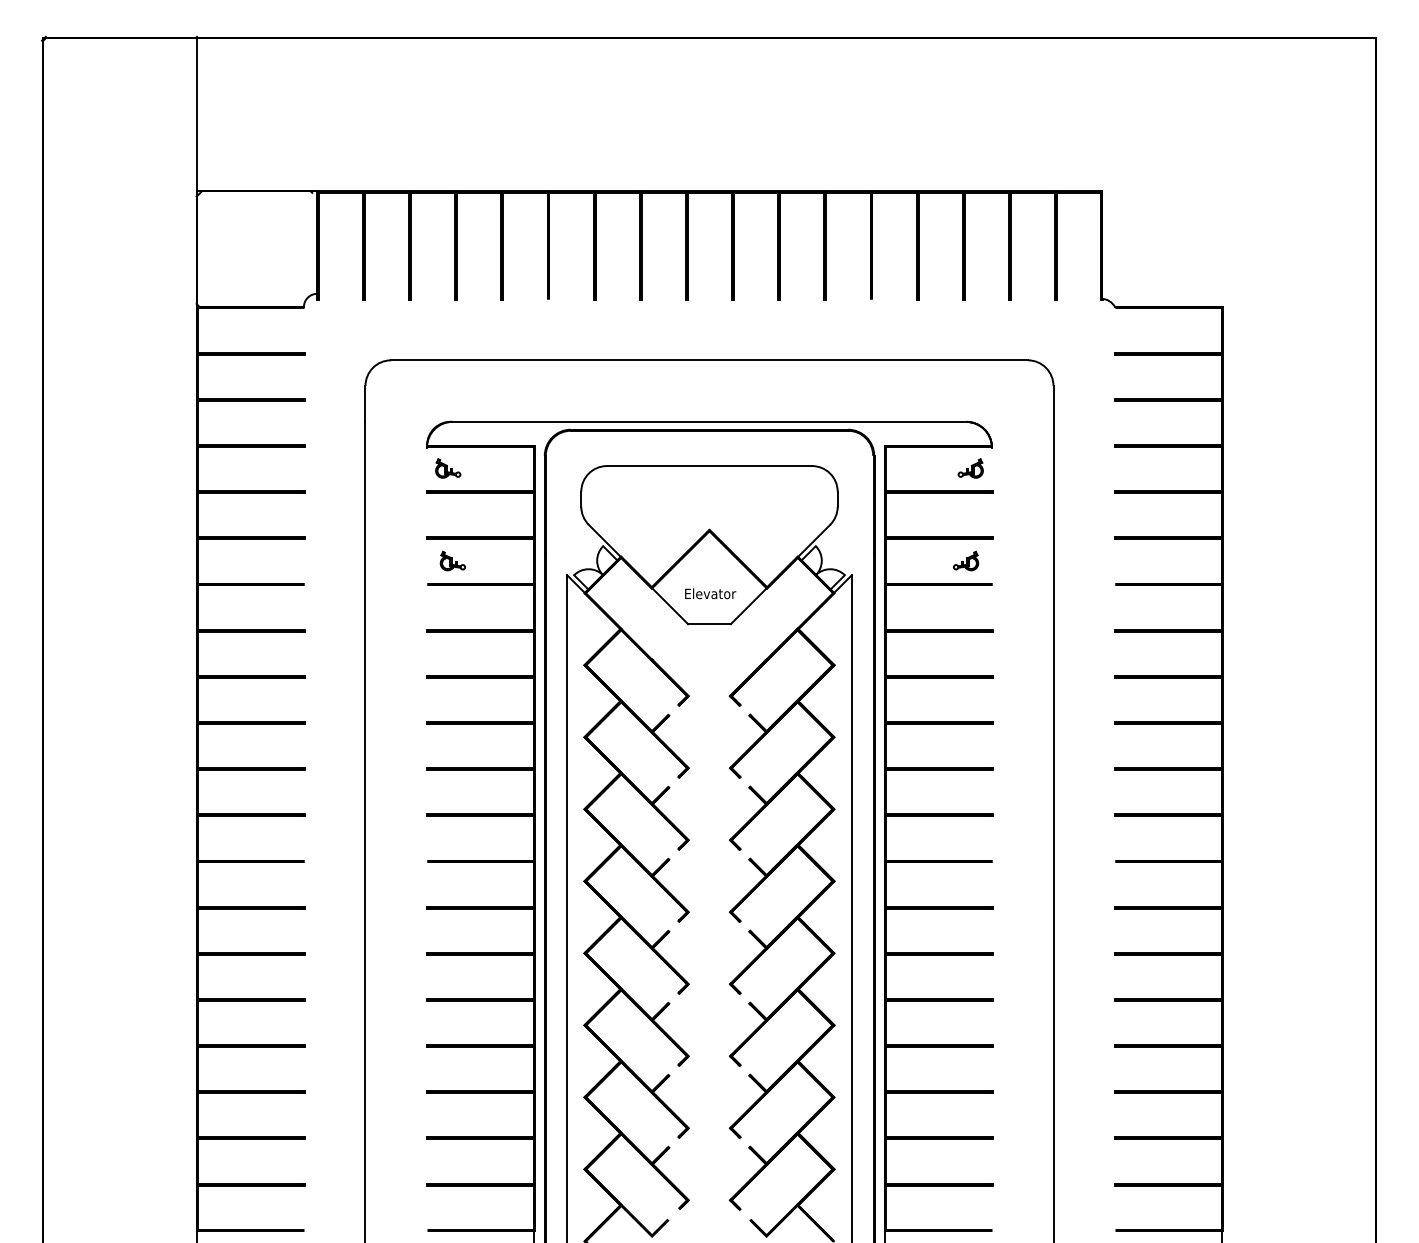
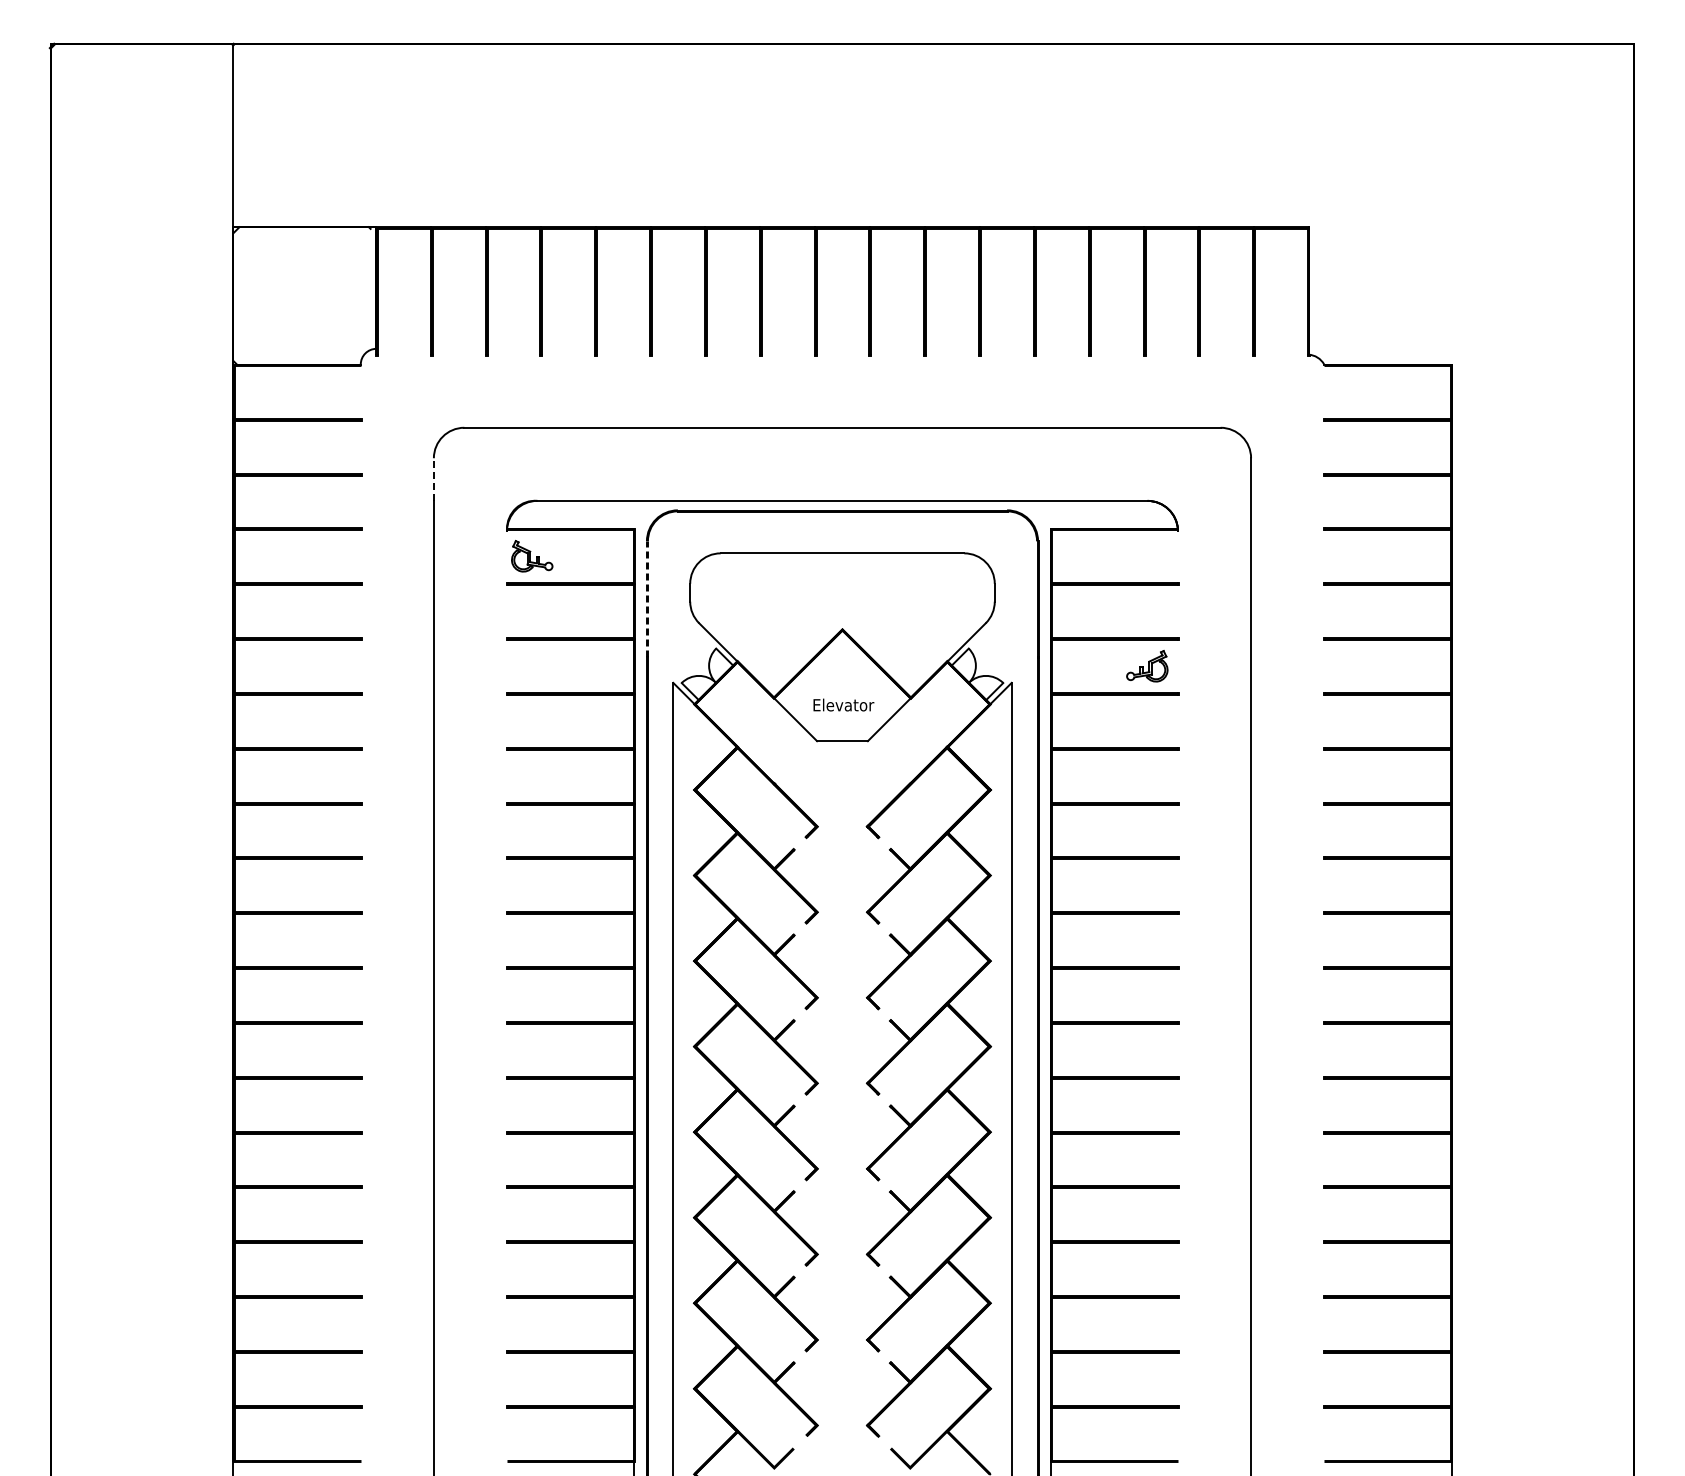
line: (365, 403) -> (433, 479), solid -> dashed
part: (447, 468) -> (531, 556), size x1.4
part: (970, 468) -> (1152, 556), removed
line: (545, 504) -> (647, 599), solid -> dashed
part: (452, 561) -> (537, 666), removed
part: (965, 561) -> (1146, 666), size x1.4

